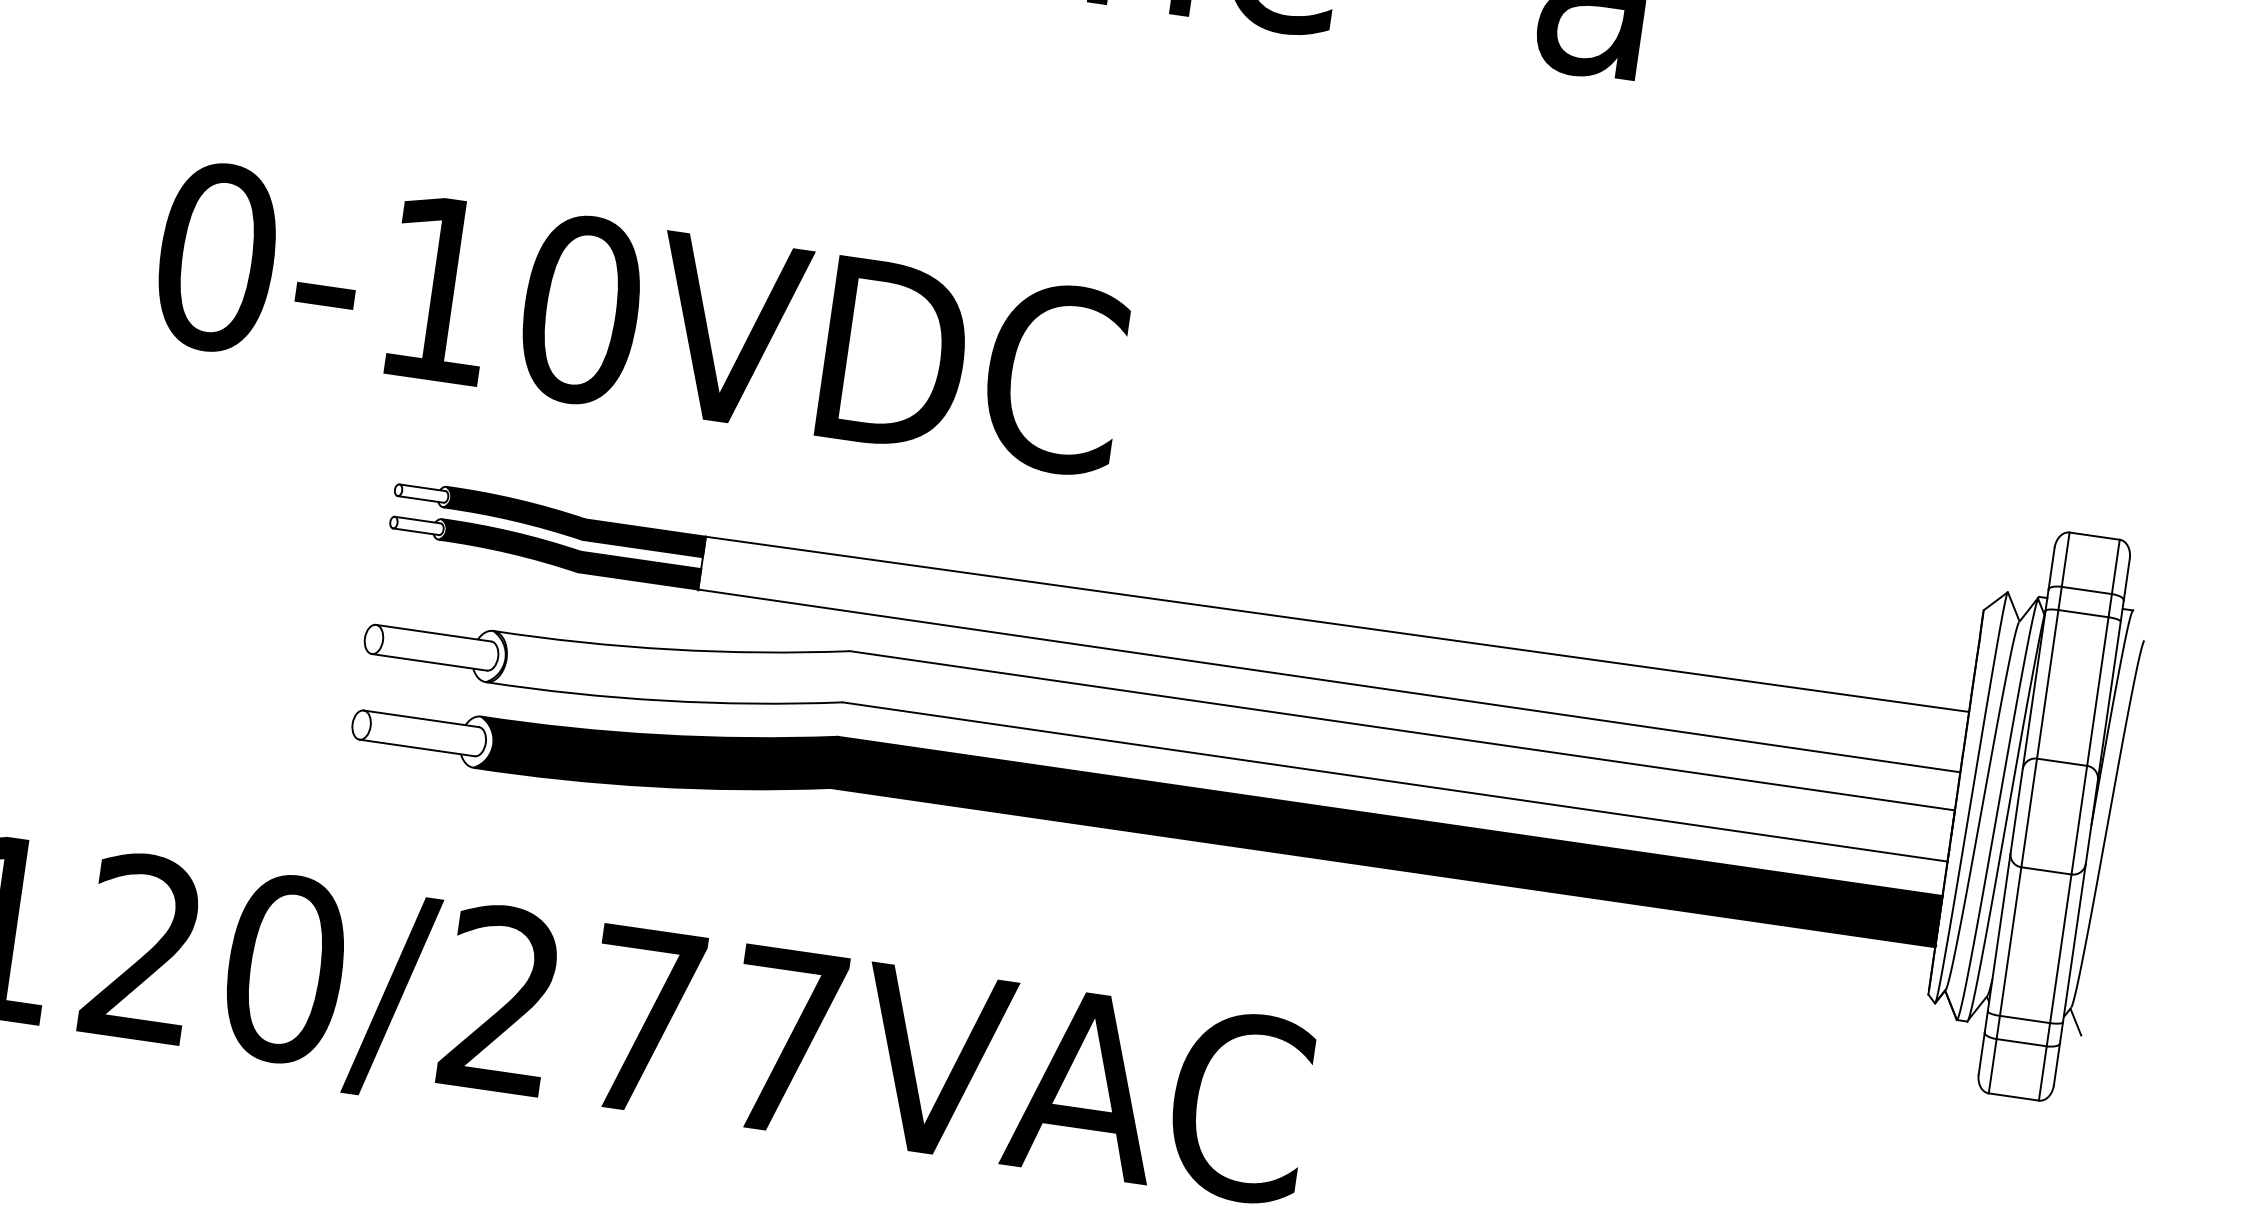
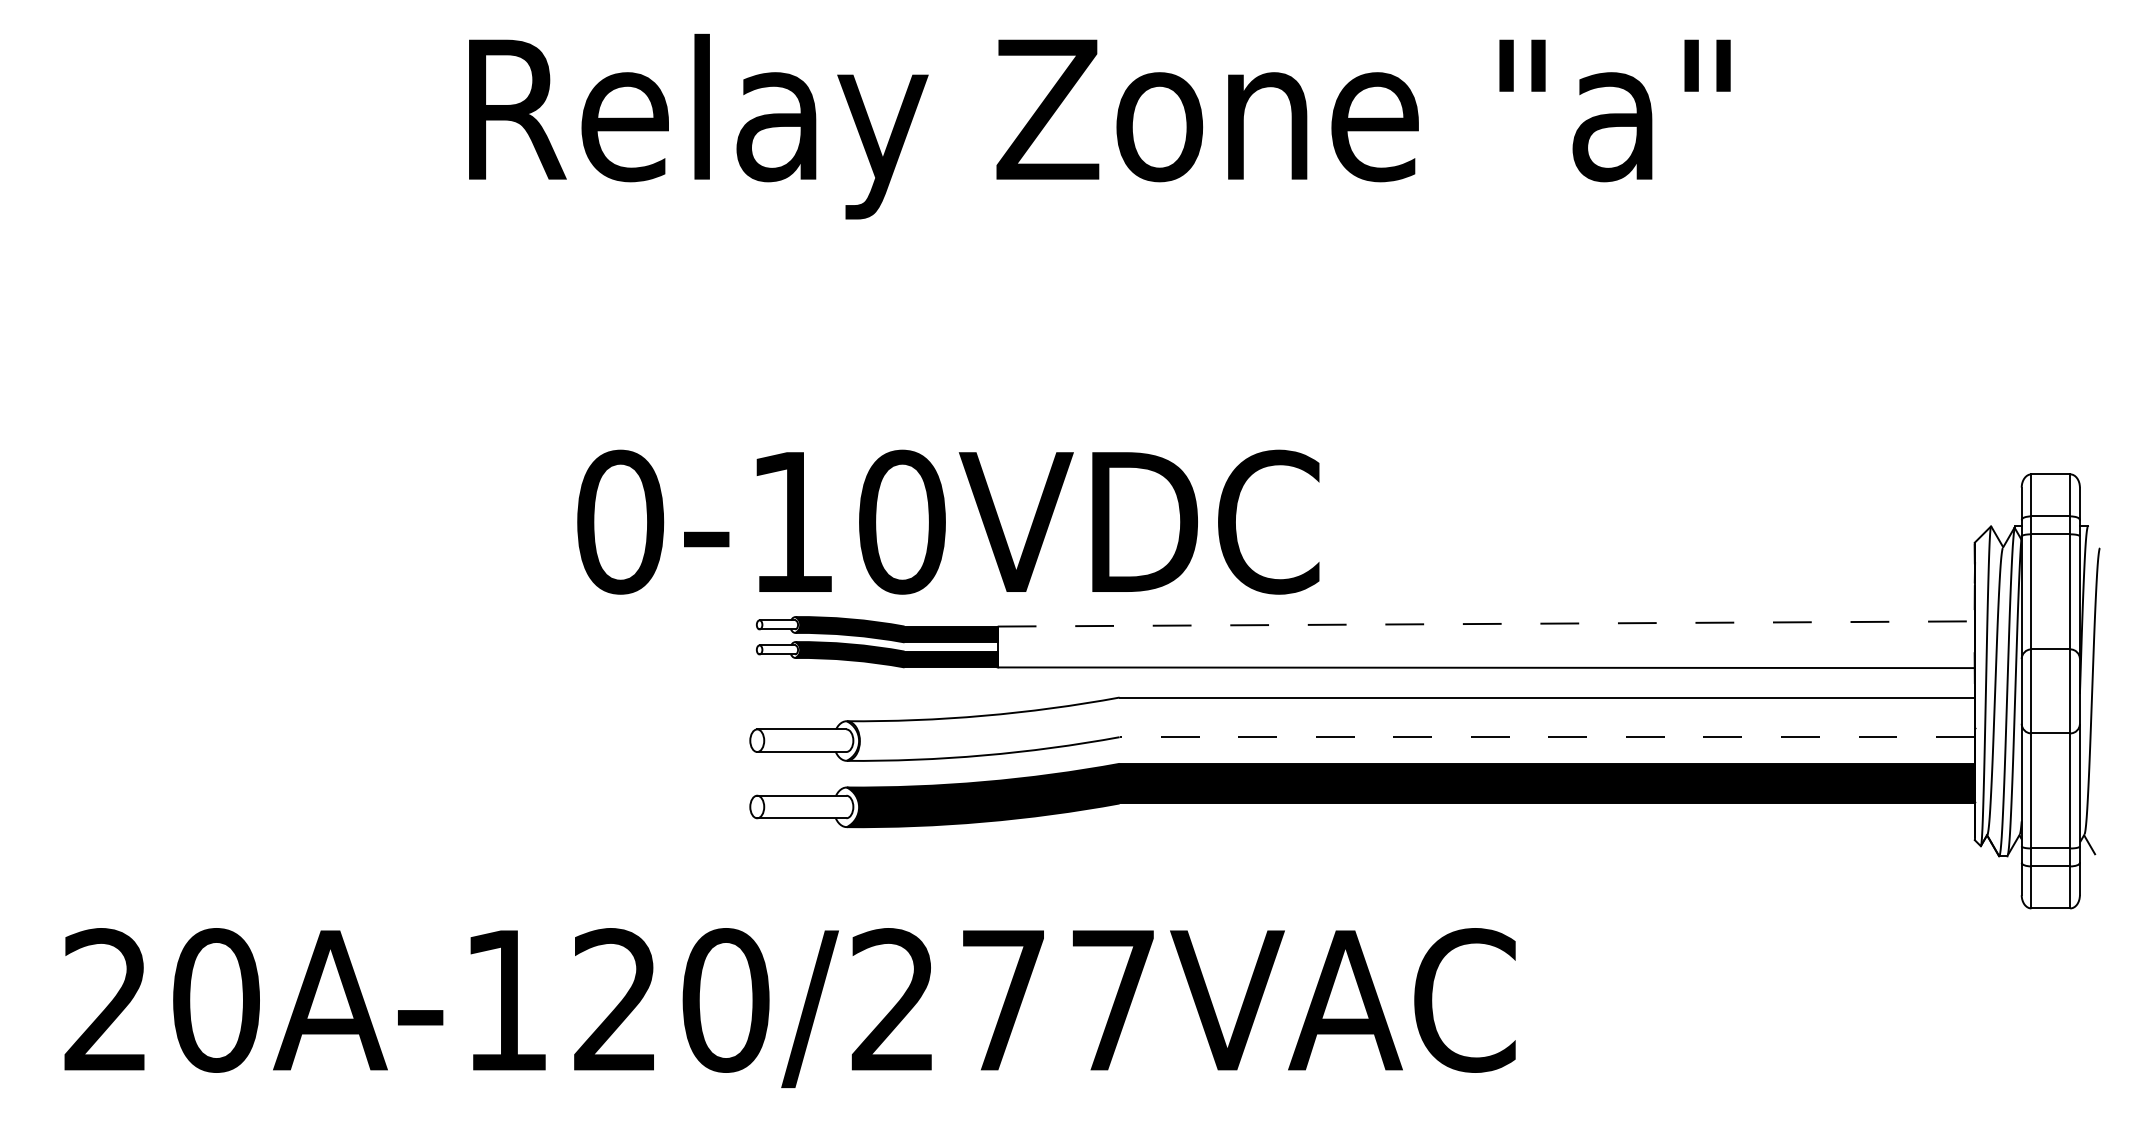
text: (640, 317) -> (948, 521), moved
line: (1337, 623) -> (1486, 623), solid -> dashed
line: (1395, 782) -> (1547, 737), solid -> dashed

